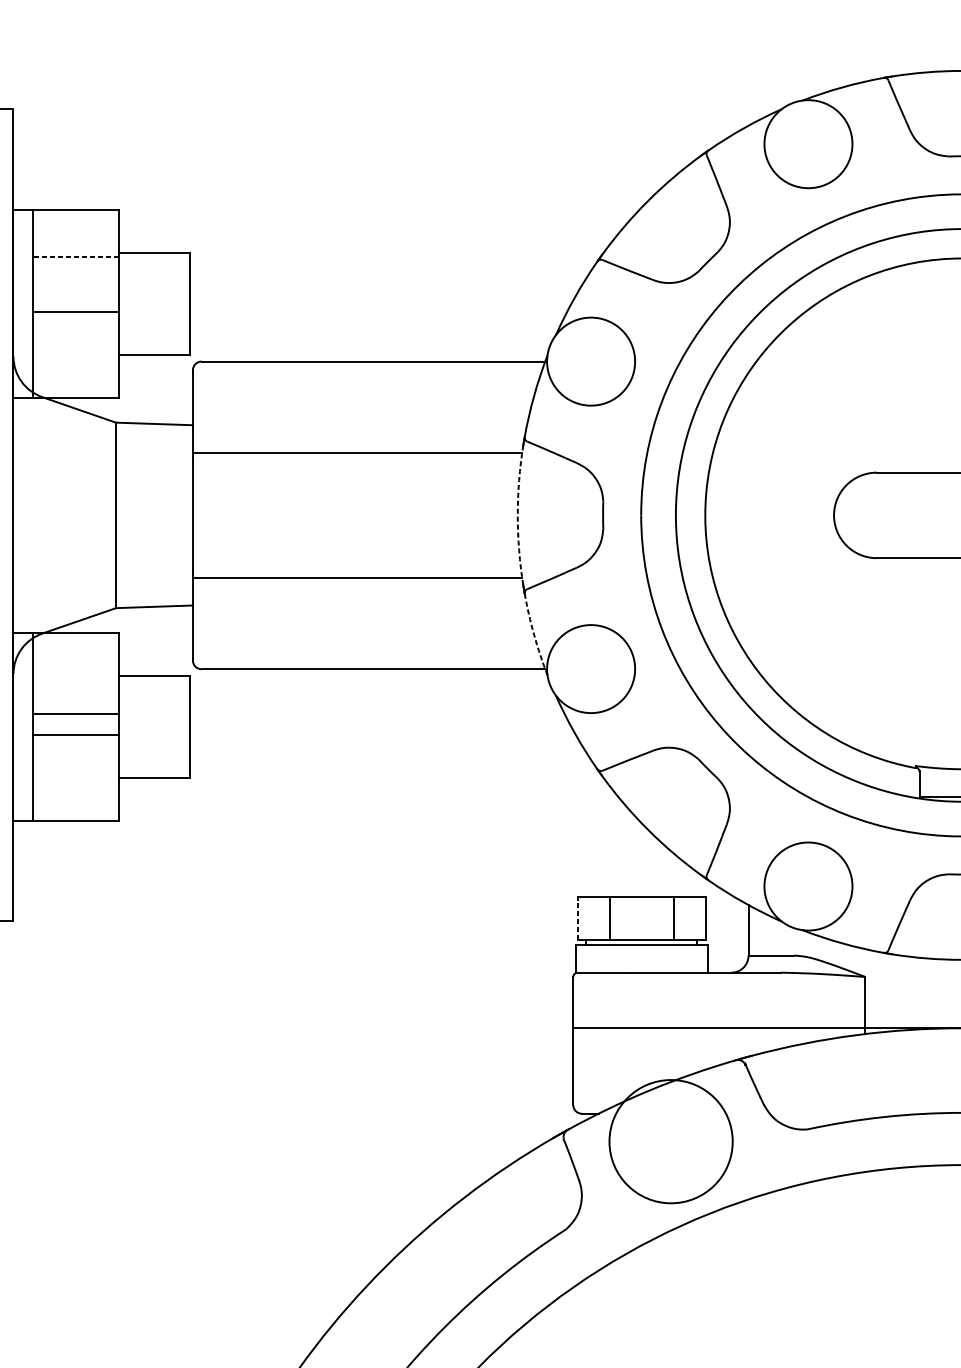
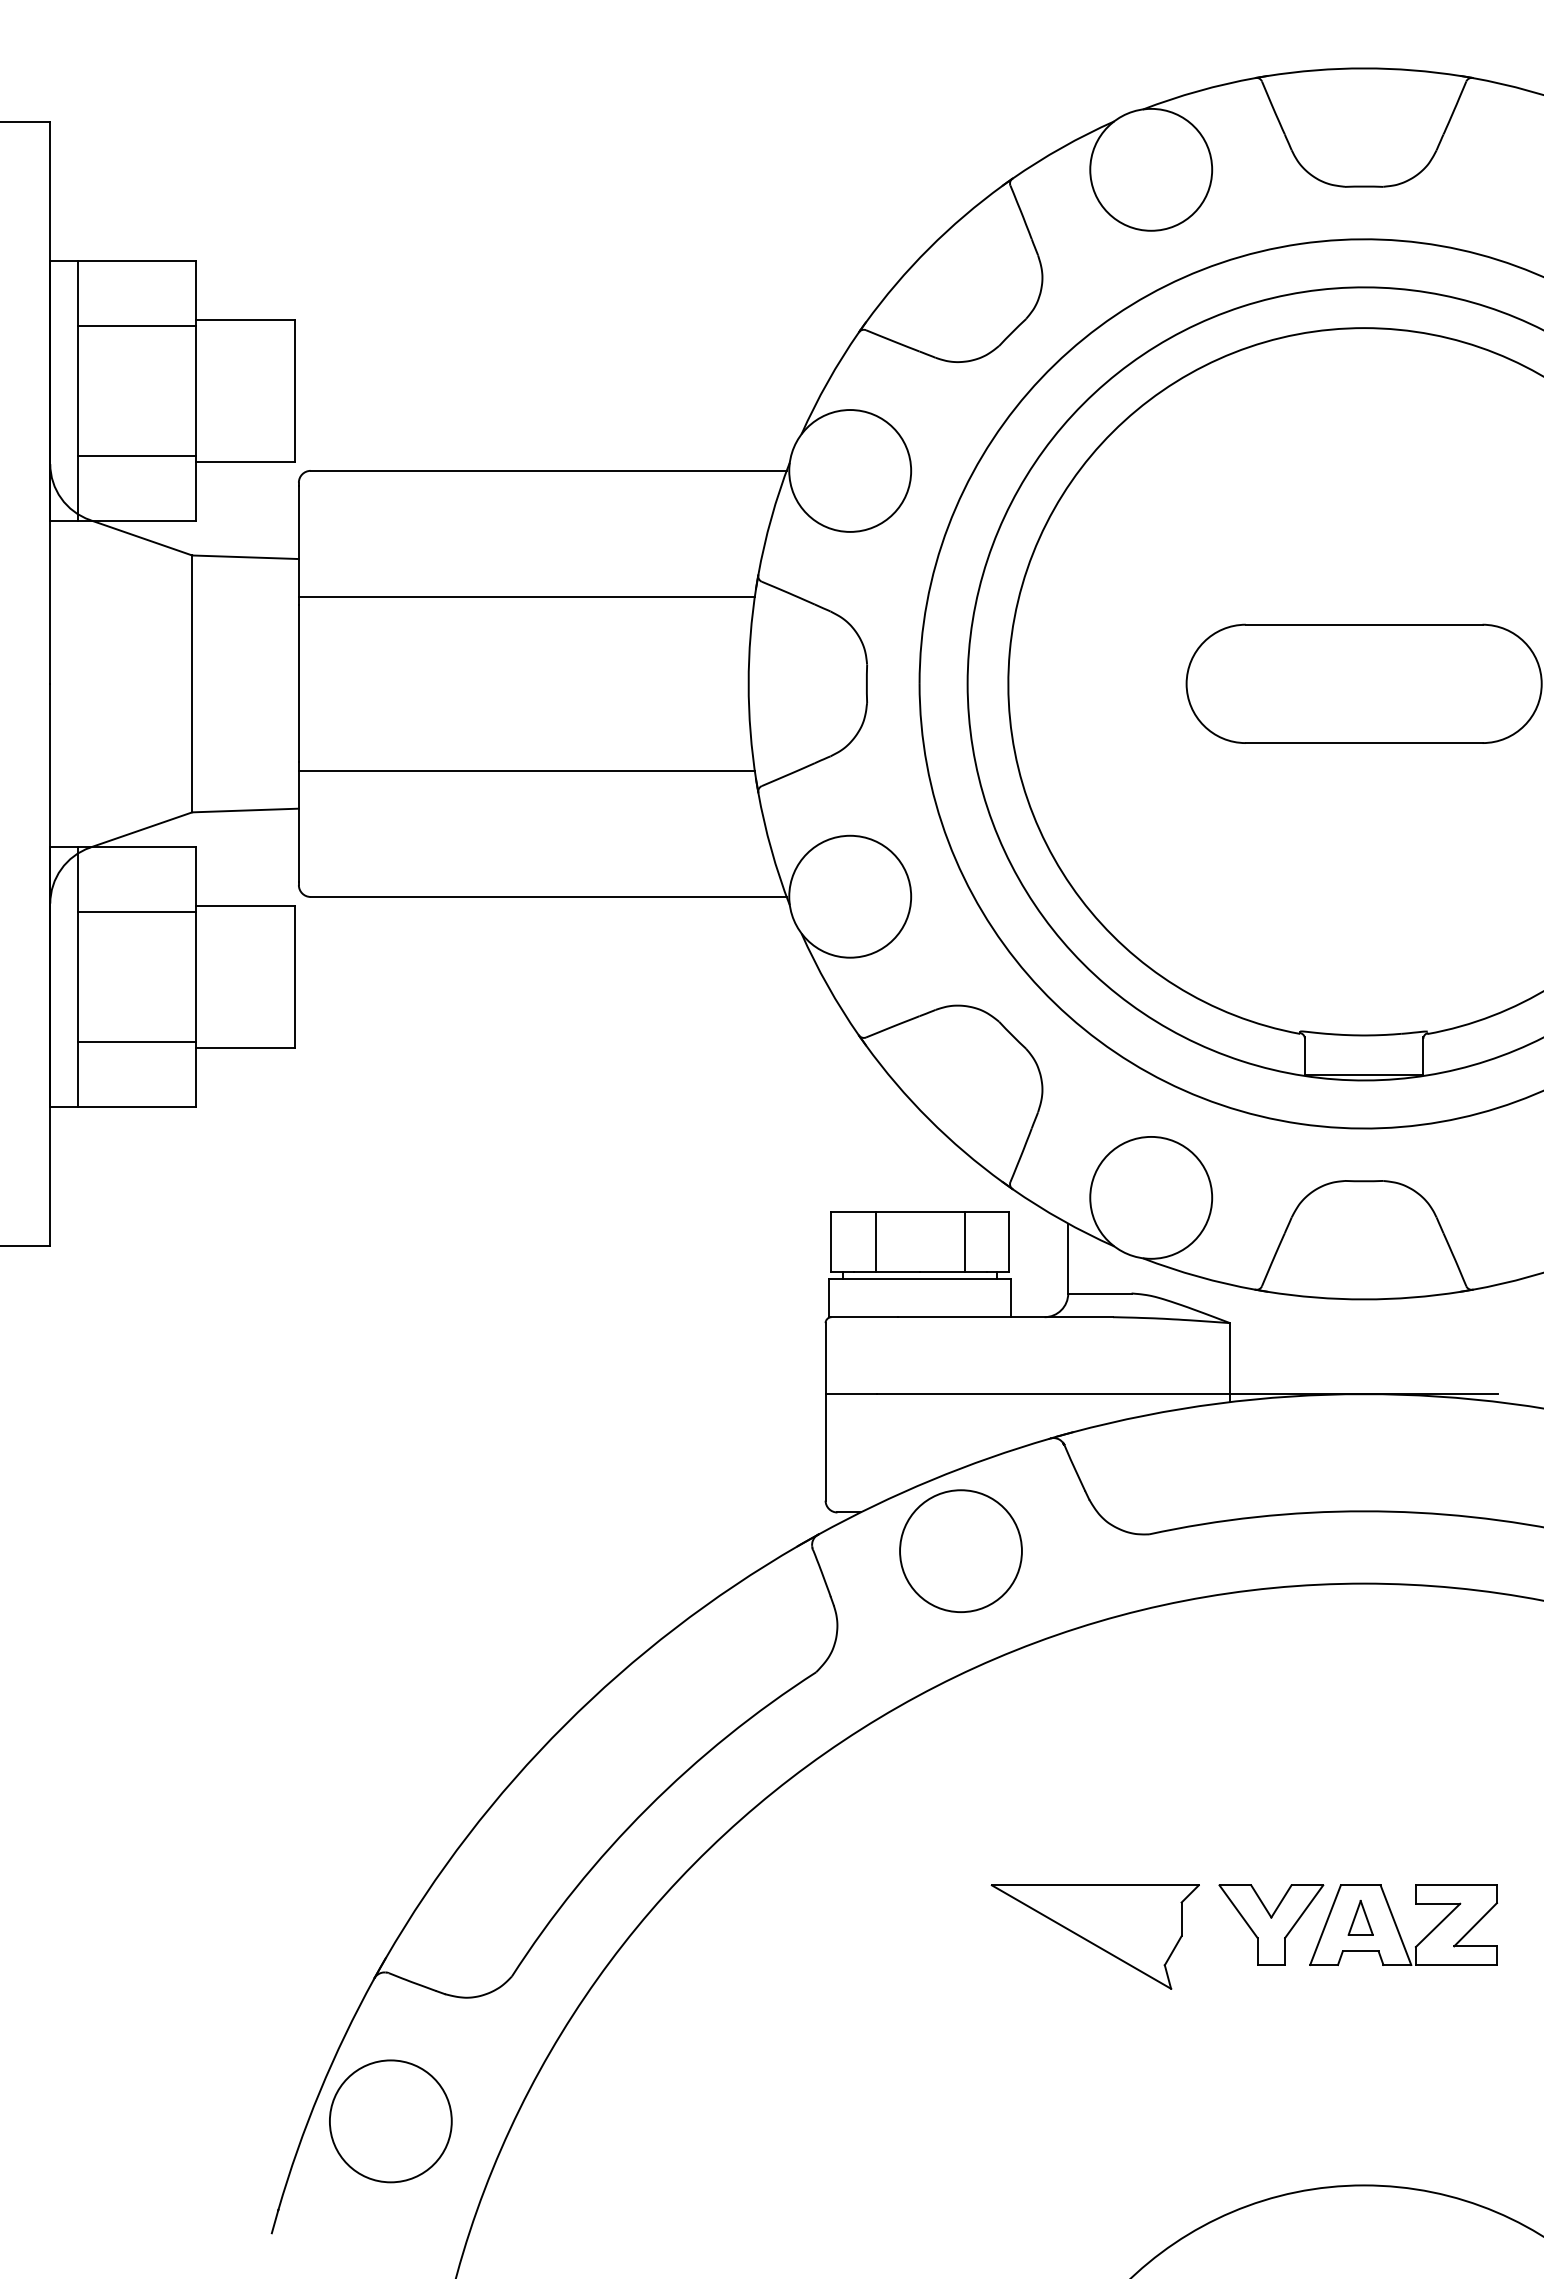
line: (75, 256) -> (136, 325), dashed -> solid
line: (75, 312) -> (136, 455), moved
arc: (517, 515) -> (748, 683), dashed -> solid
arc: (534, 634) -> (771, 849), dashed -> solid
line: (75, 713) -> (136, 911), moved
line: (75, 734) -> (136, 1041), moved
line: (577, 918) -> (831, 1241), dashed -> solid
circle: (670, 1141) -> (960, 1551), size x0.71

